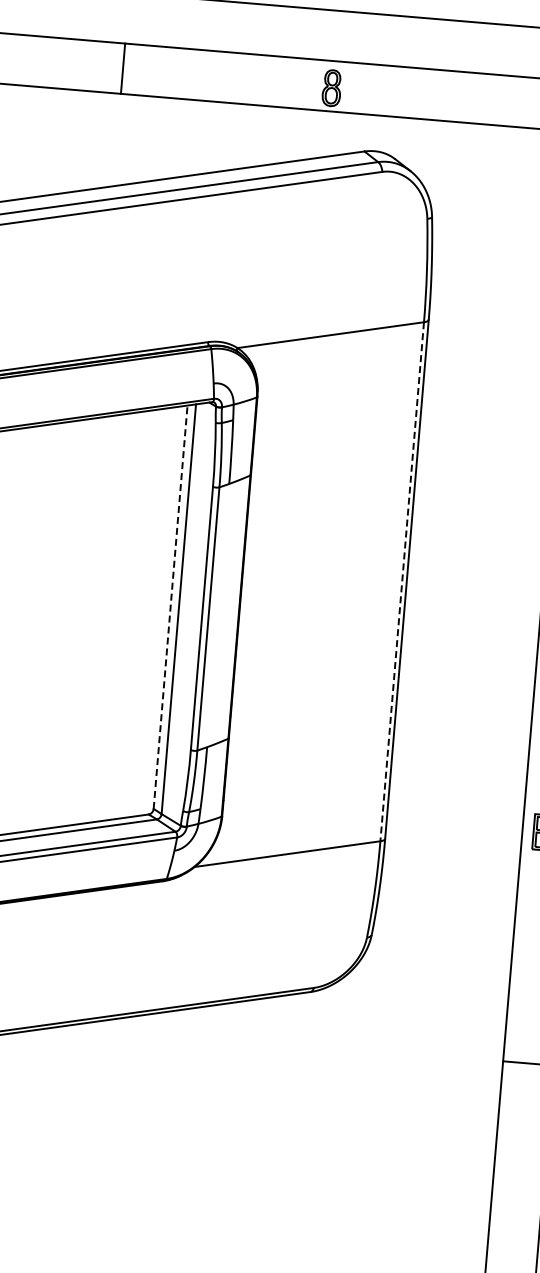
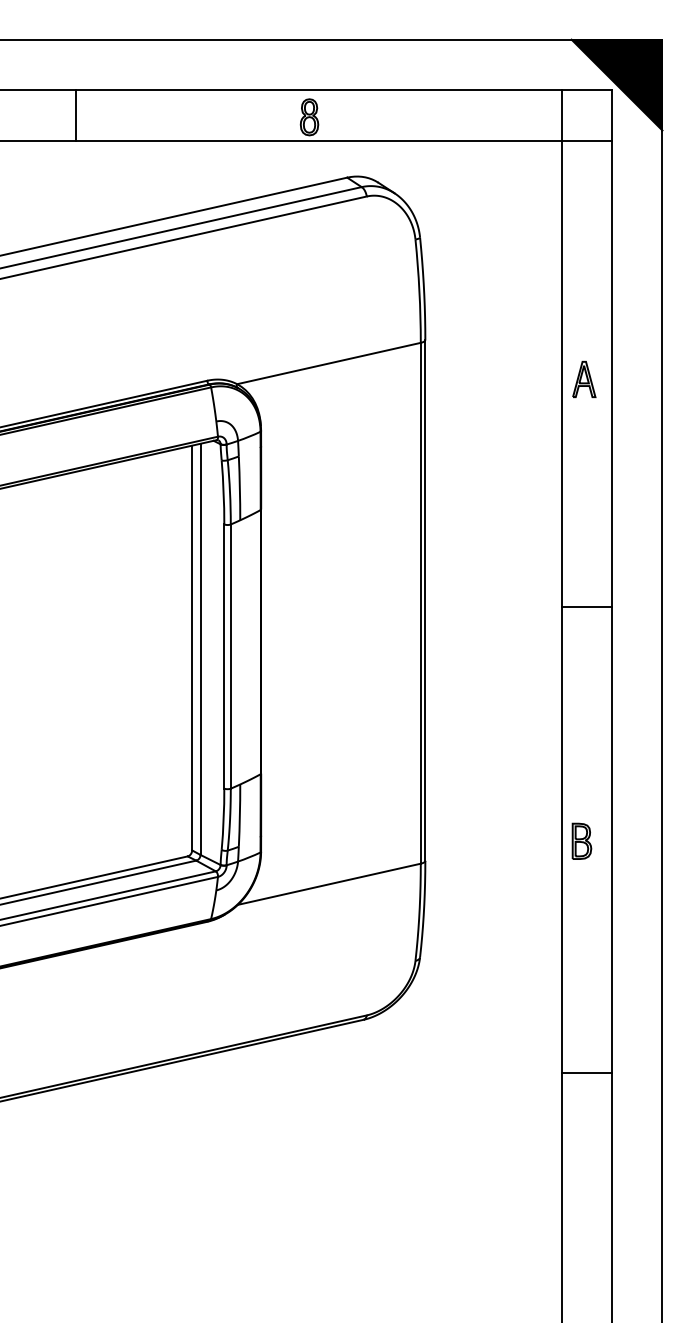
line: (122, 68) -> (75, 115), moved
line: (401, 581) -> (420, 603), dashed -> solid
line: (171, 606) -> (192, 647), dashed -> solid

